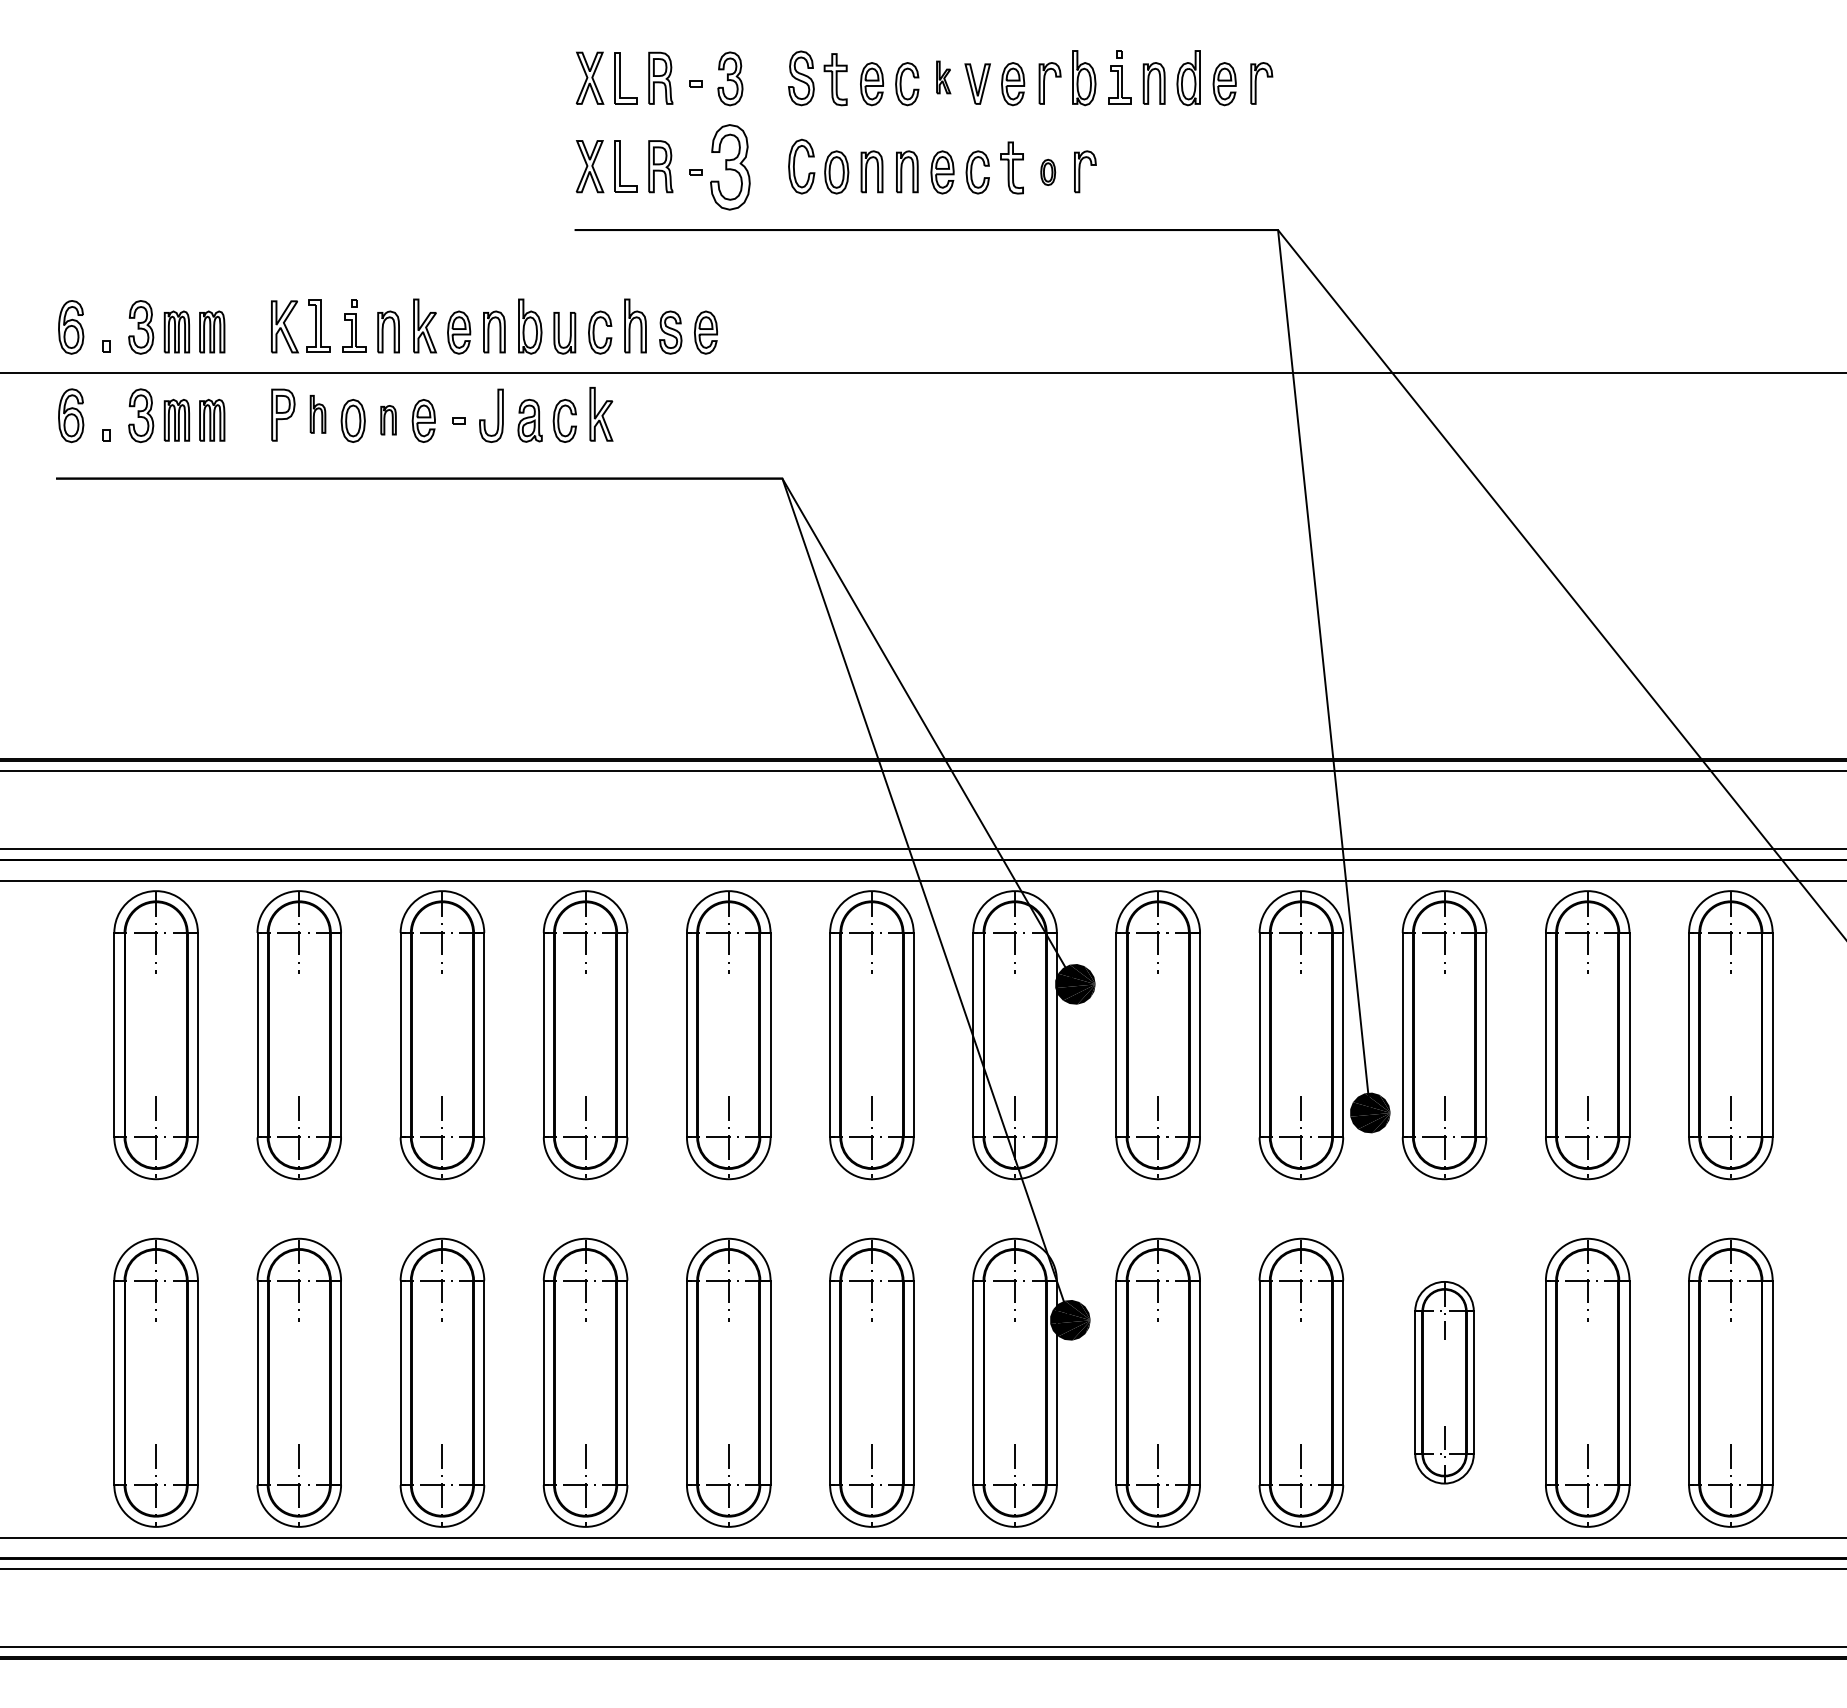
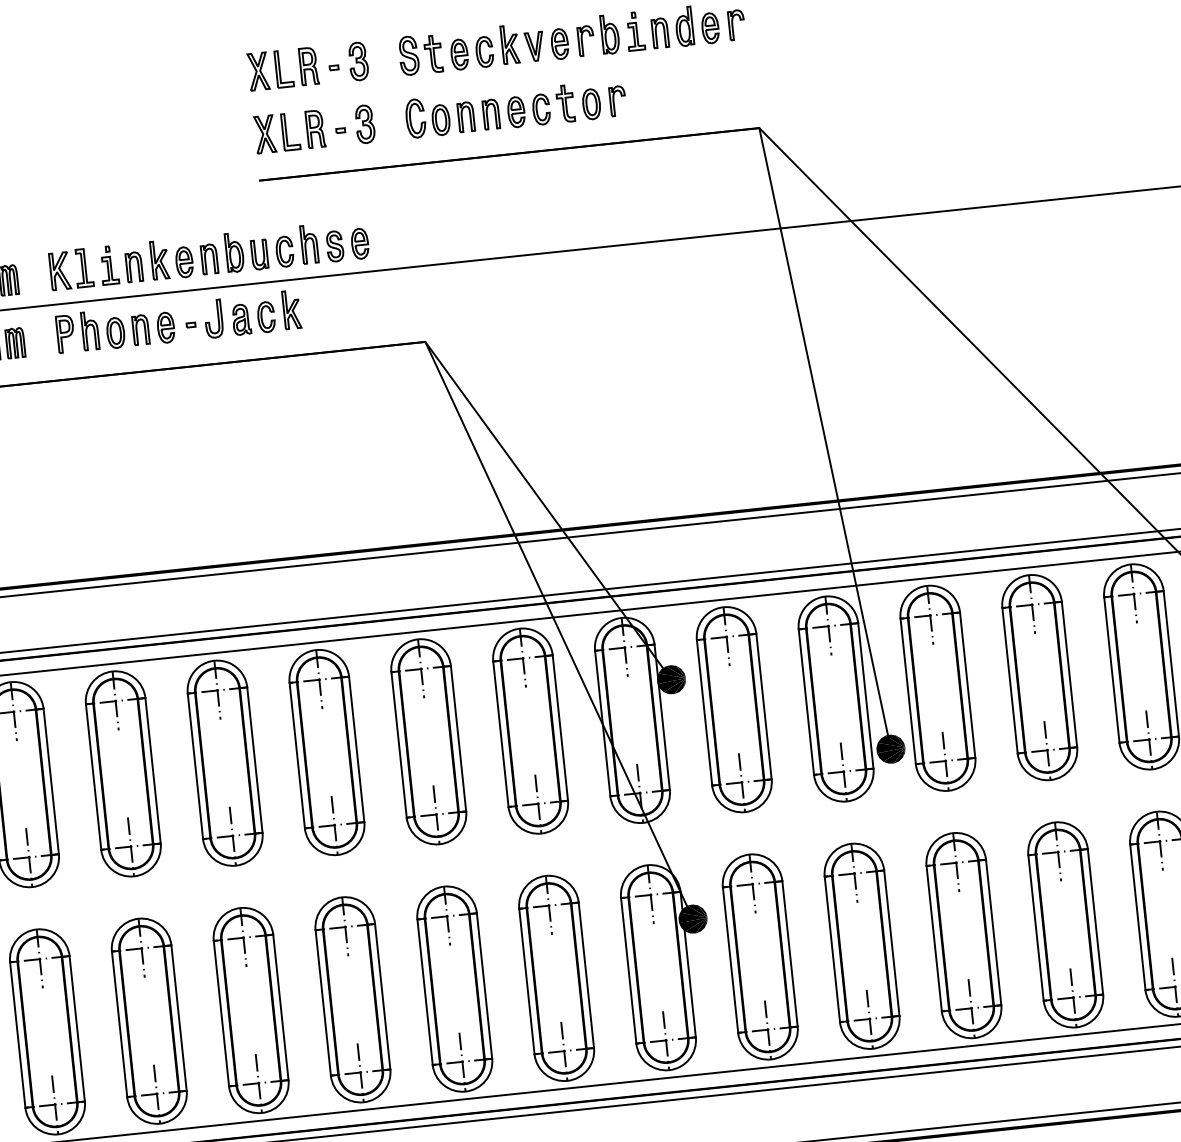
part: (943, 77) -> (509, 44), size x1.67
part: (730, 166) -> (365, 123), size x0.62
part: (1047, 172) -> (591, 104), size x1.67
part: (317, 414) -> (89, 331), size x1.43
part: (388, 419) -> (140, 329), size x1.43
part: (1444, 1382) -> (963, 935), size x1.43

